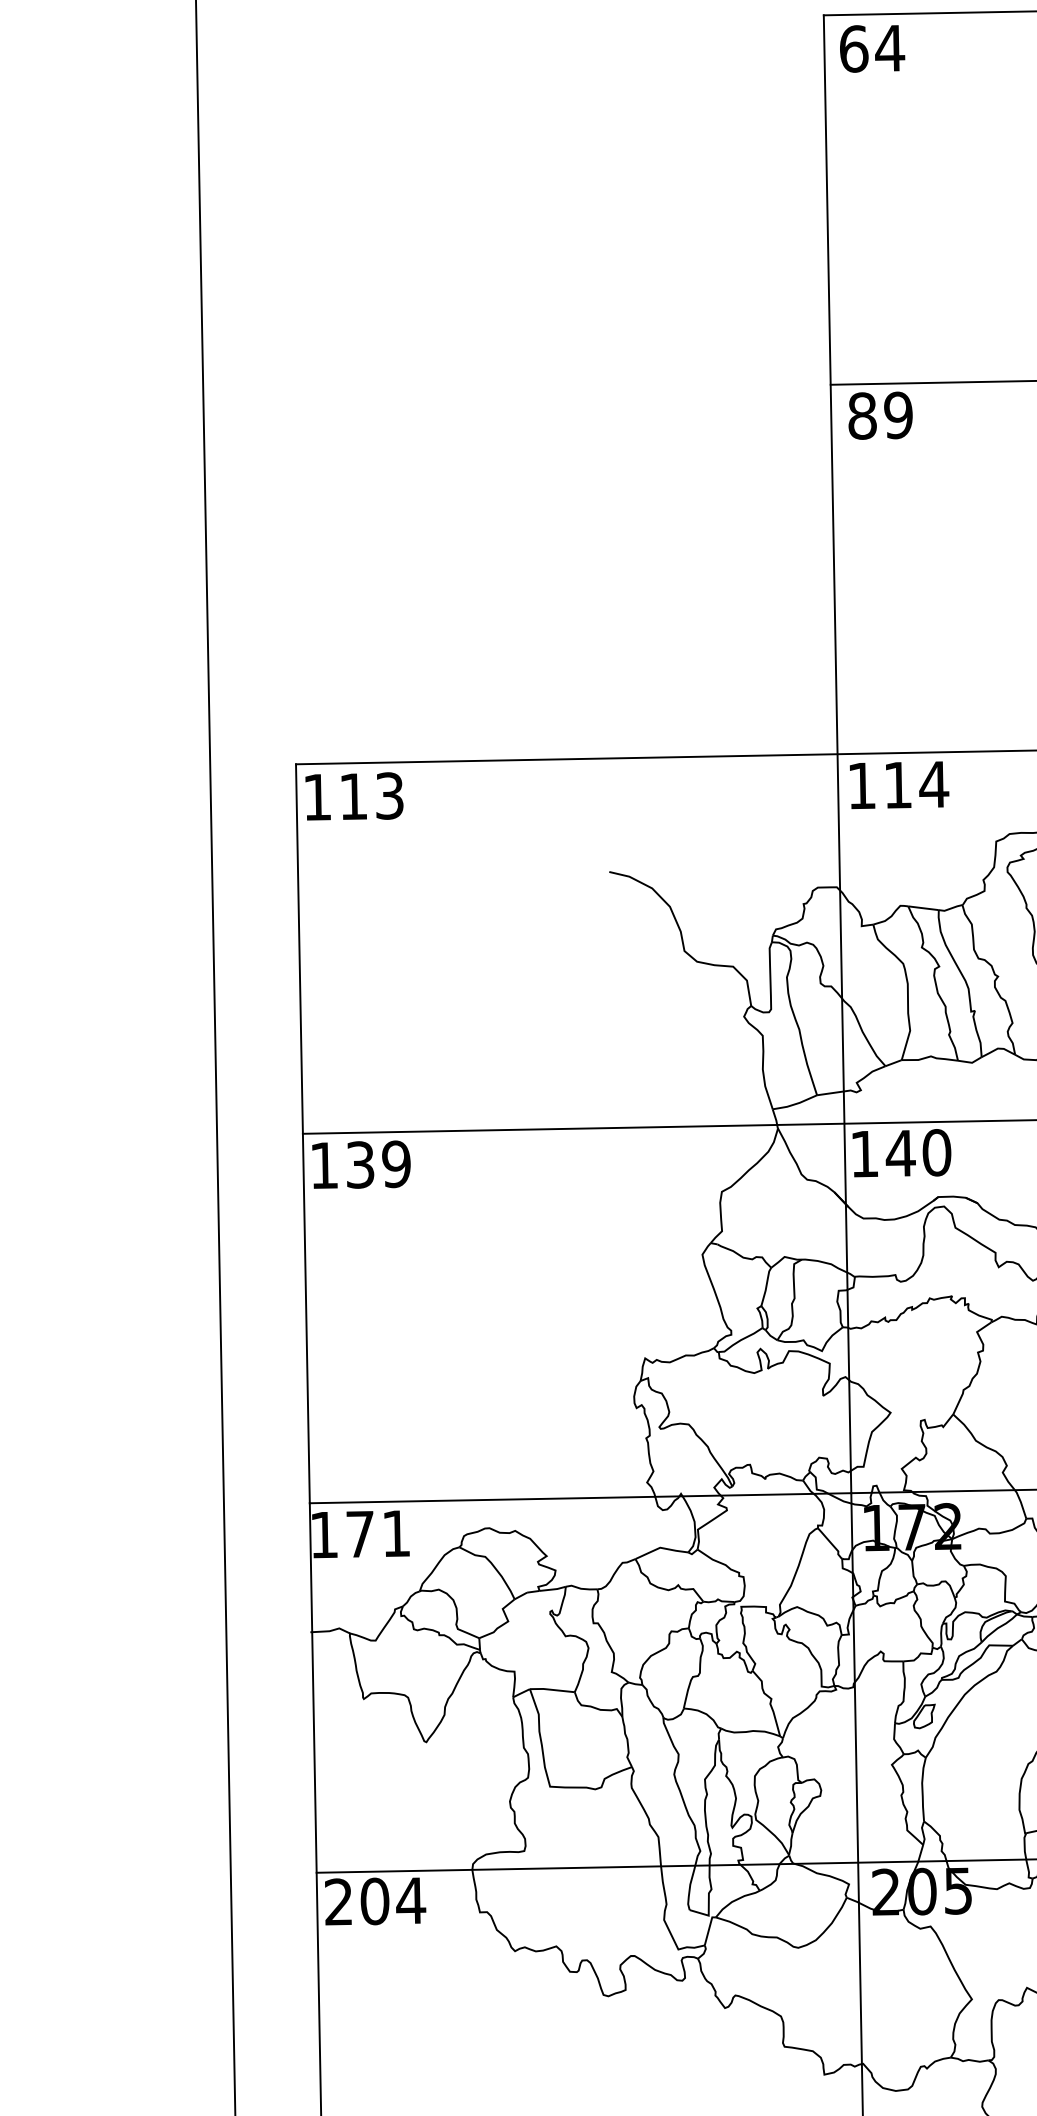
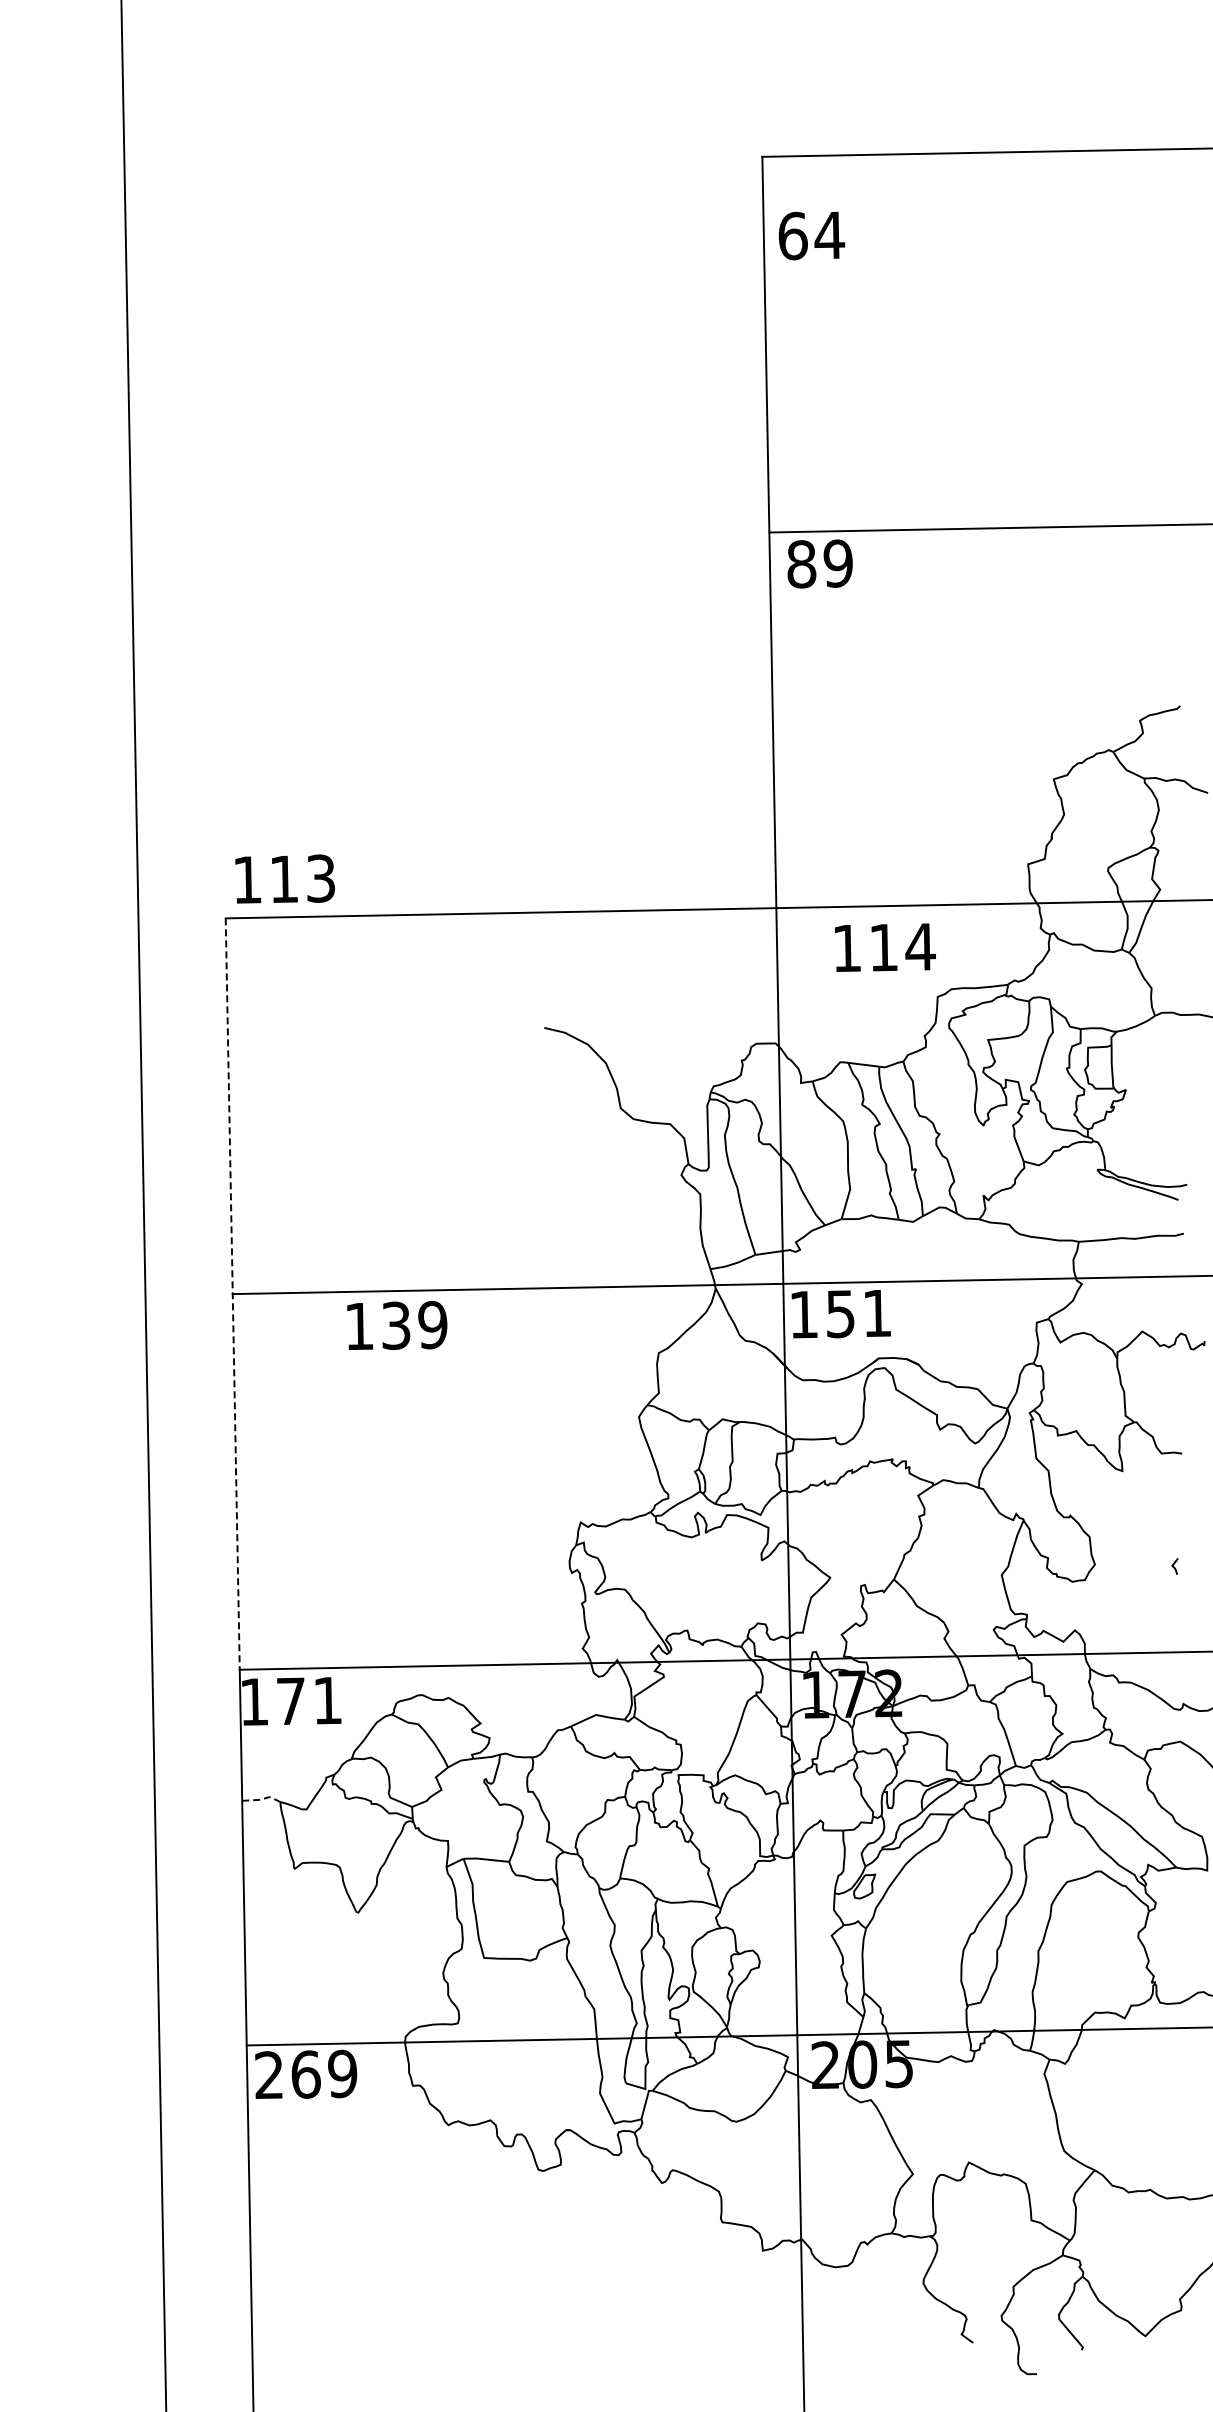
text: (872, 48) -> (811, 235), moved
text: (898, 785) -> (884, 947), moved
text: (353, 795) -> (284, 878), moved
line: (302, 1134) -> (232, 1294), solid -> dashed
text: (918, 1152) -> (858, 1313), 140 -> 151
text: (361, 1164) -> (397, 1325), moved
line: (330, 1630) -> (260, 1799), solid -> dashed
text: (393, 1900) -> (324, 2073), 204 -> 269

